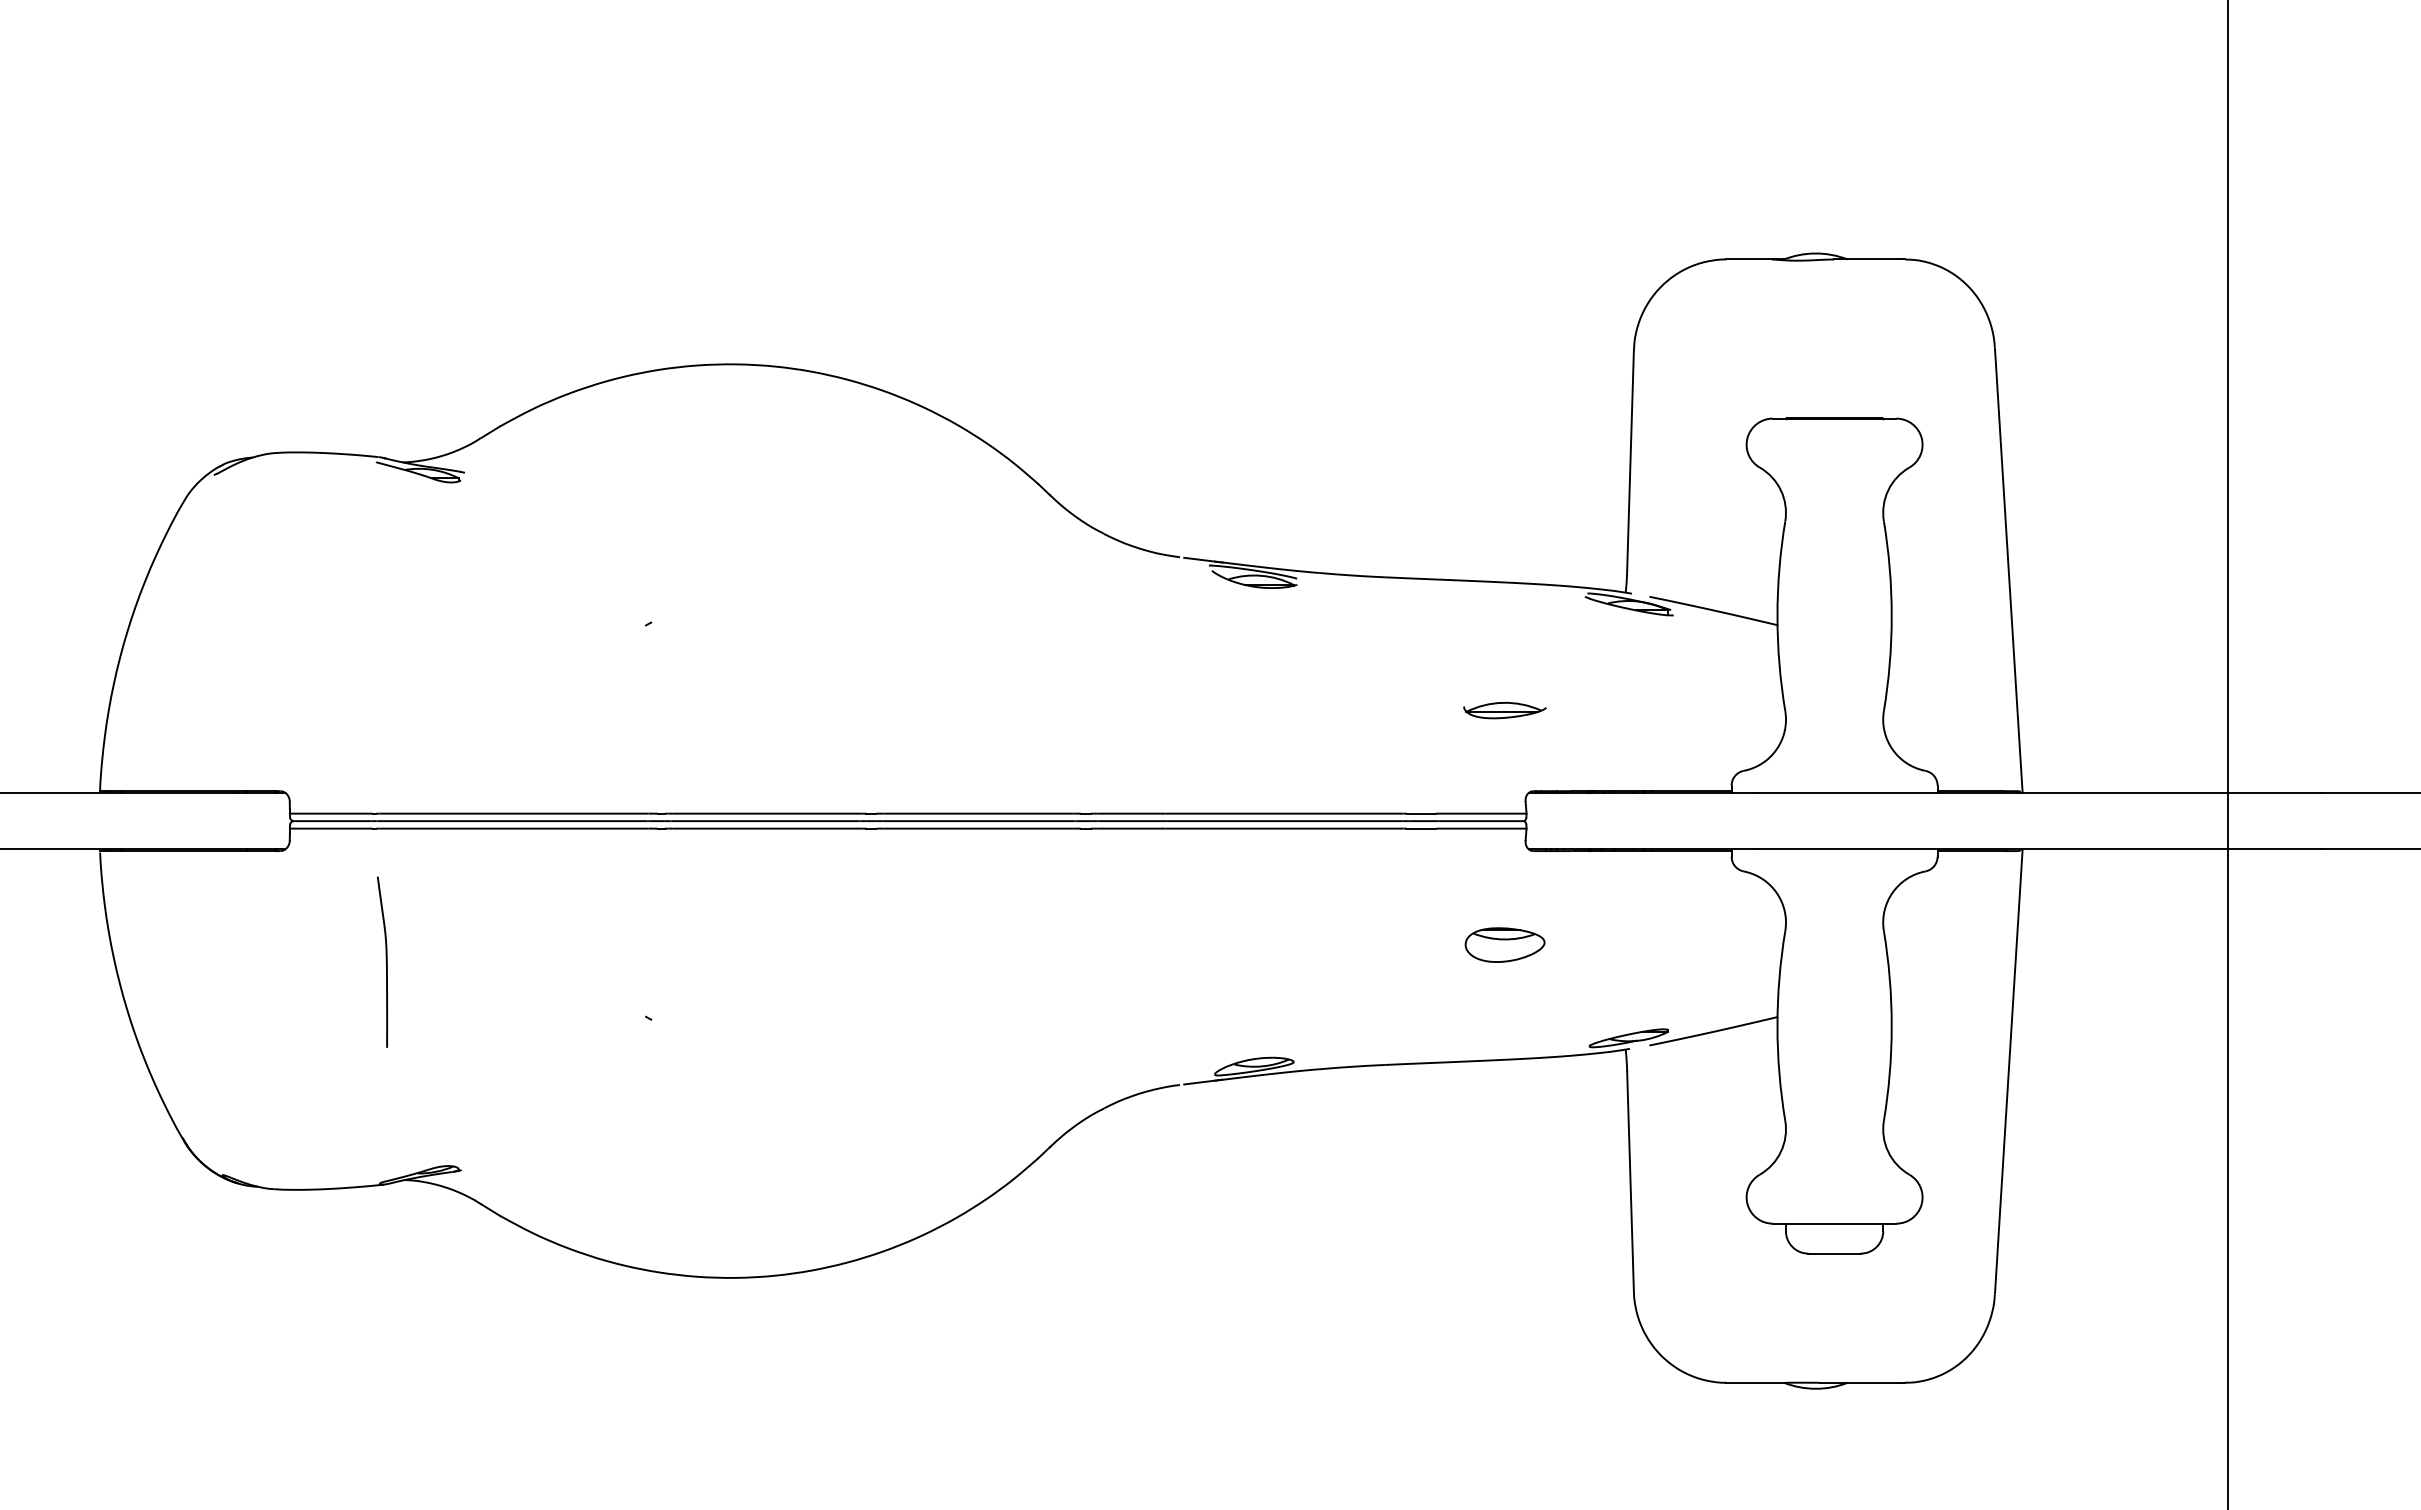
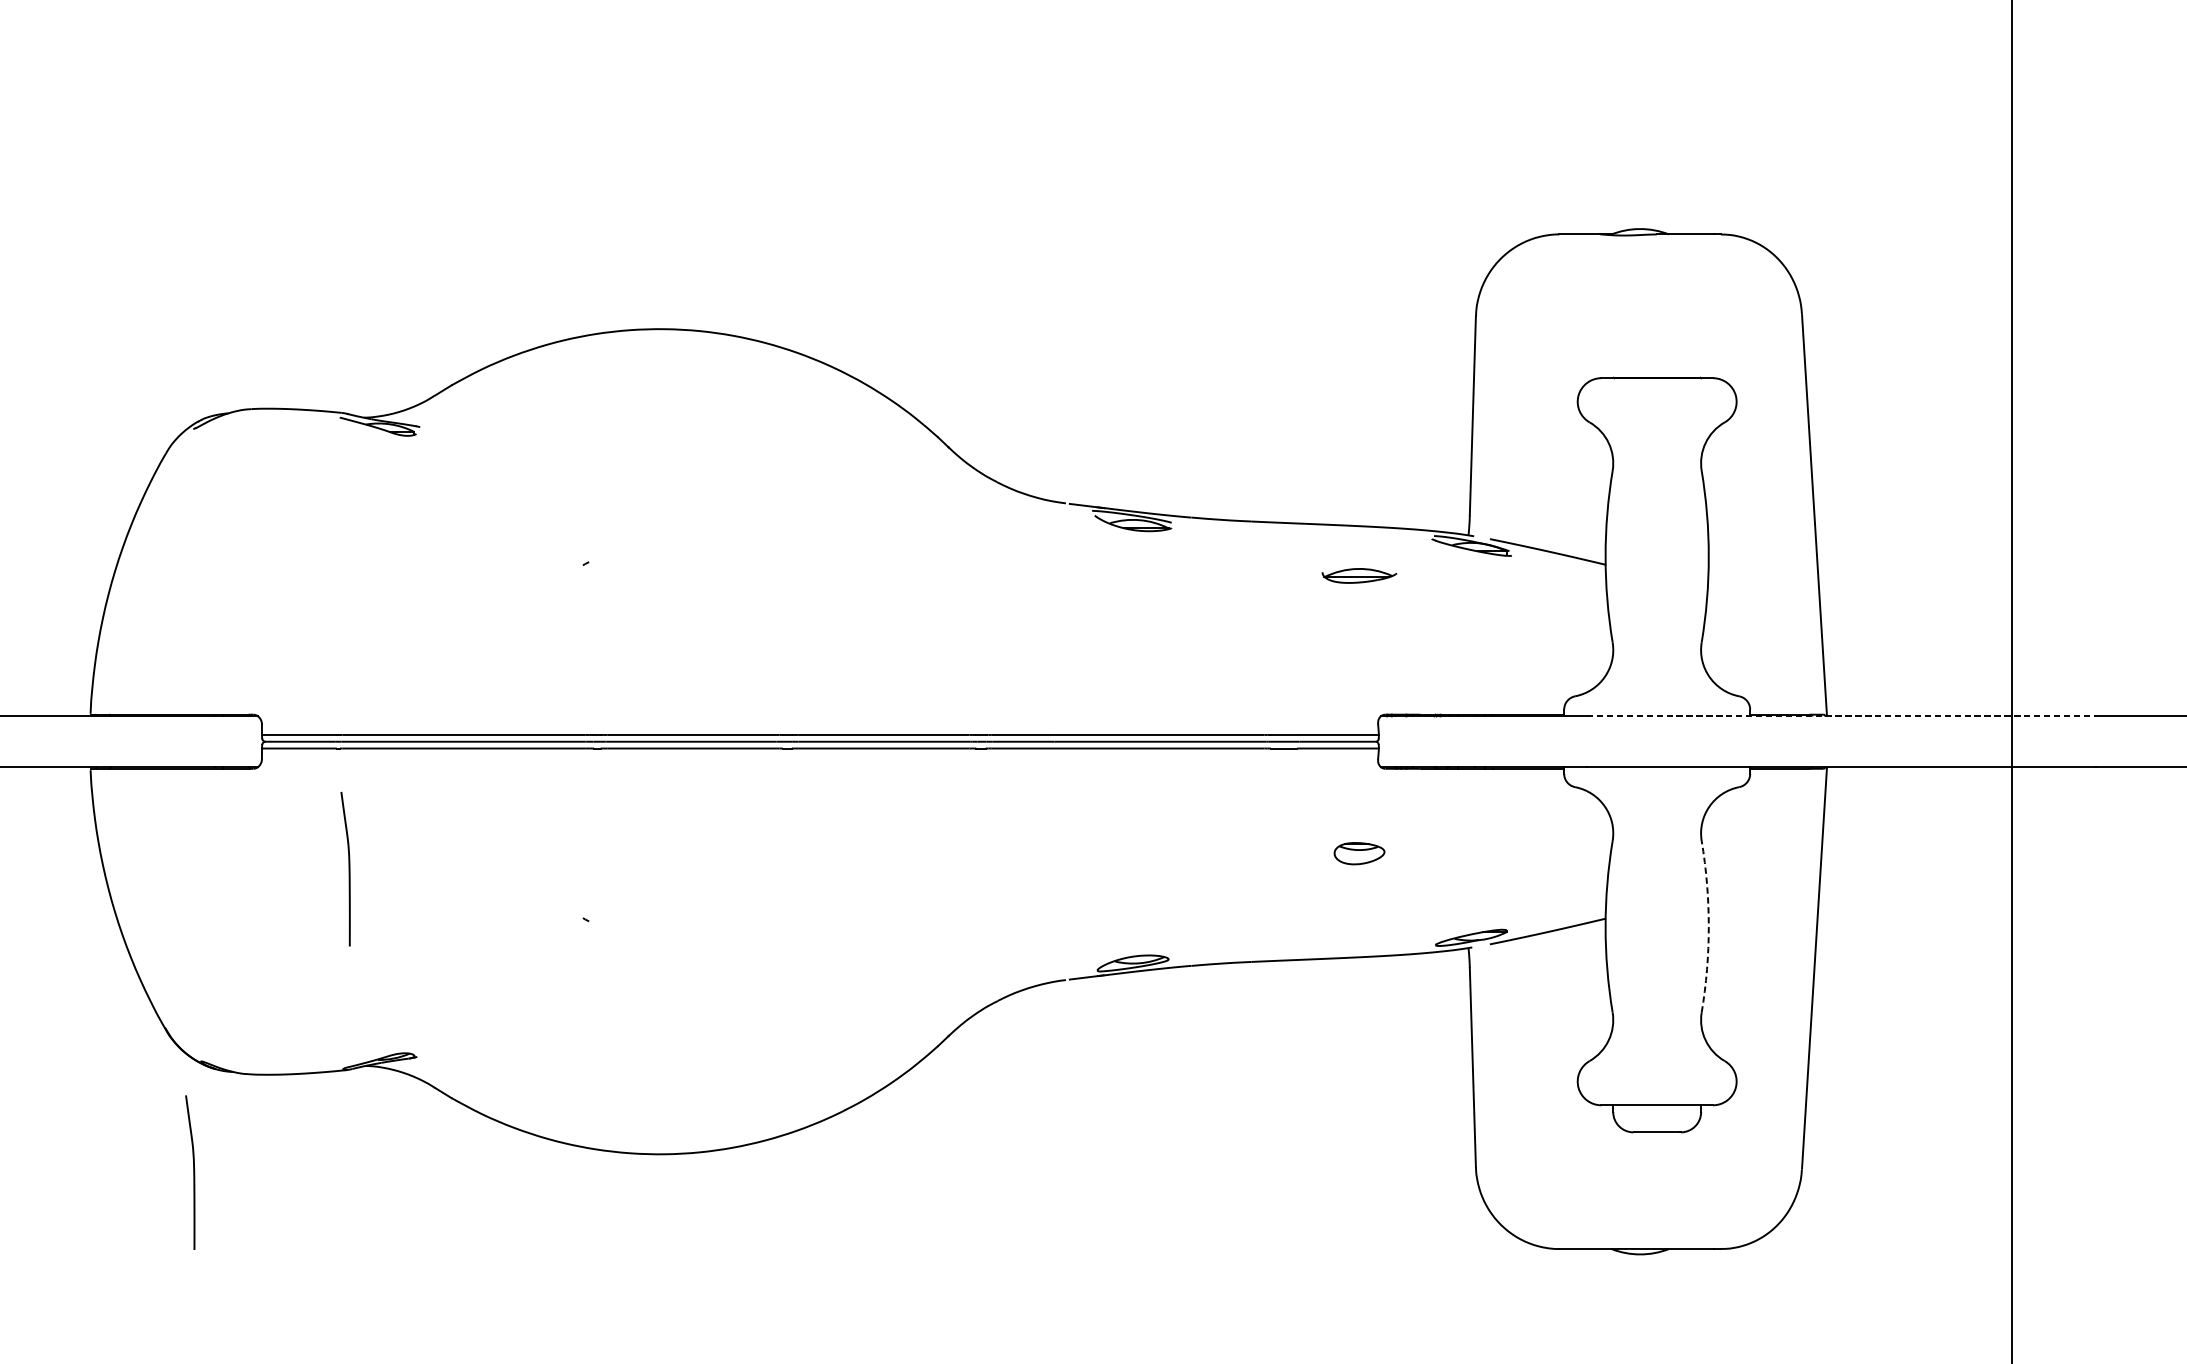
part: (1504, 710) -> (1359, 575), moved
line: (2038, 793) -> (1841, 716), solid -> dashed
part: (1504, 944) -> (1359, 853), size x0.7
arc: (1891, 1026) -> (1708, 927), solid -> dashed
curve: (213, 1297) -> (193, 1171), added

